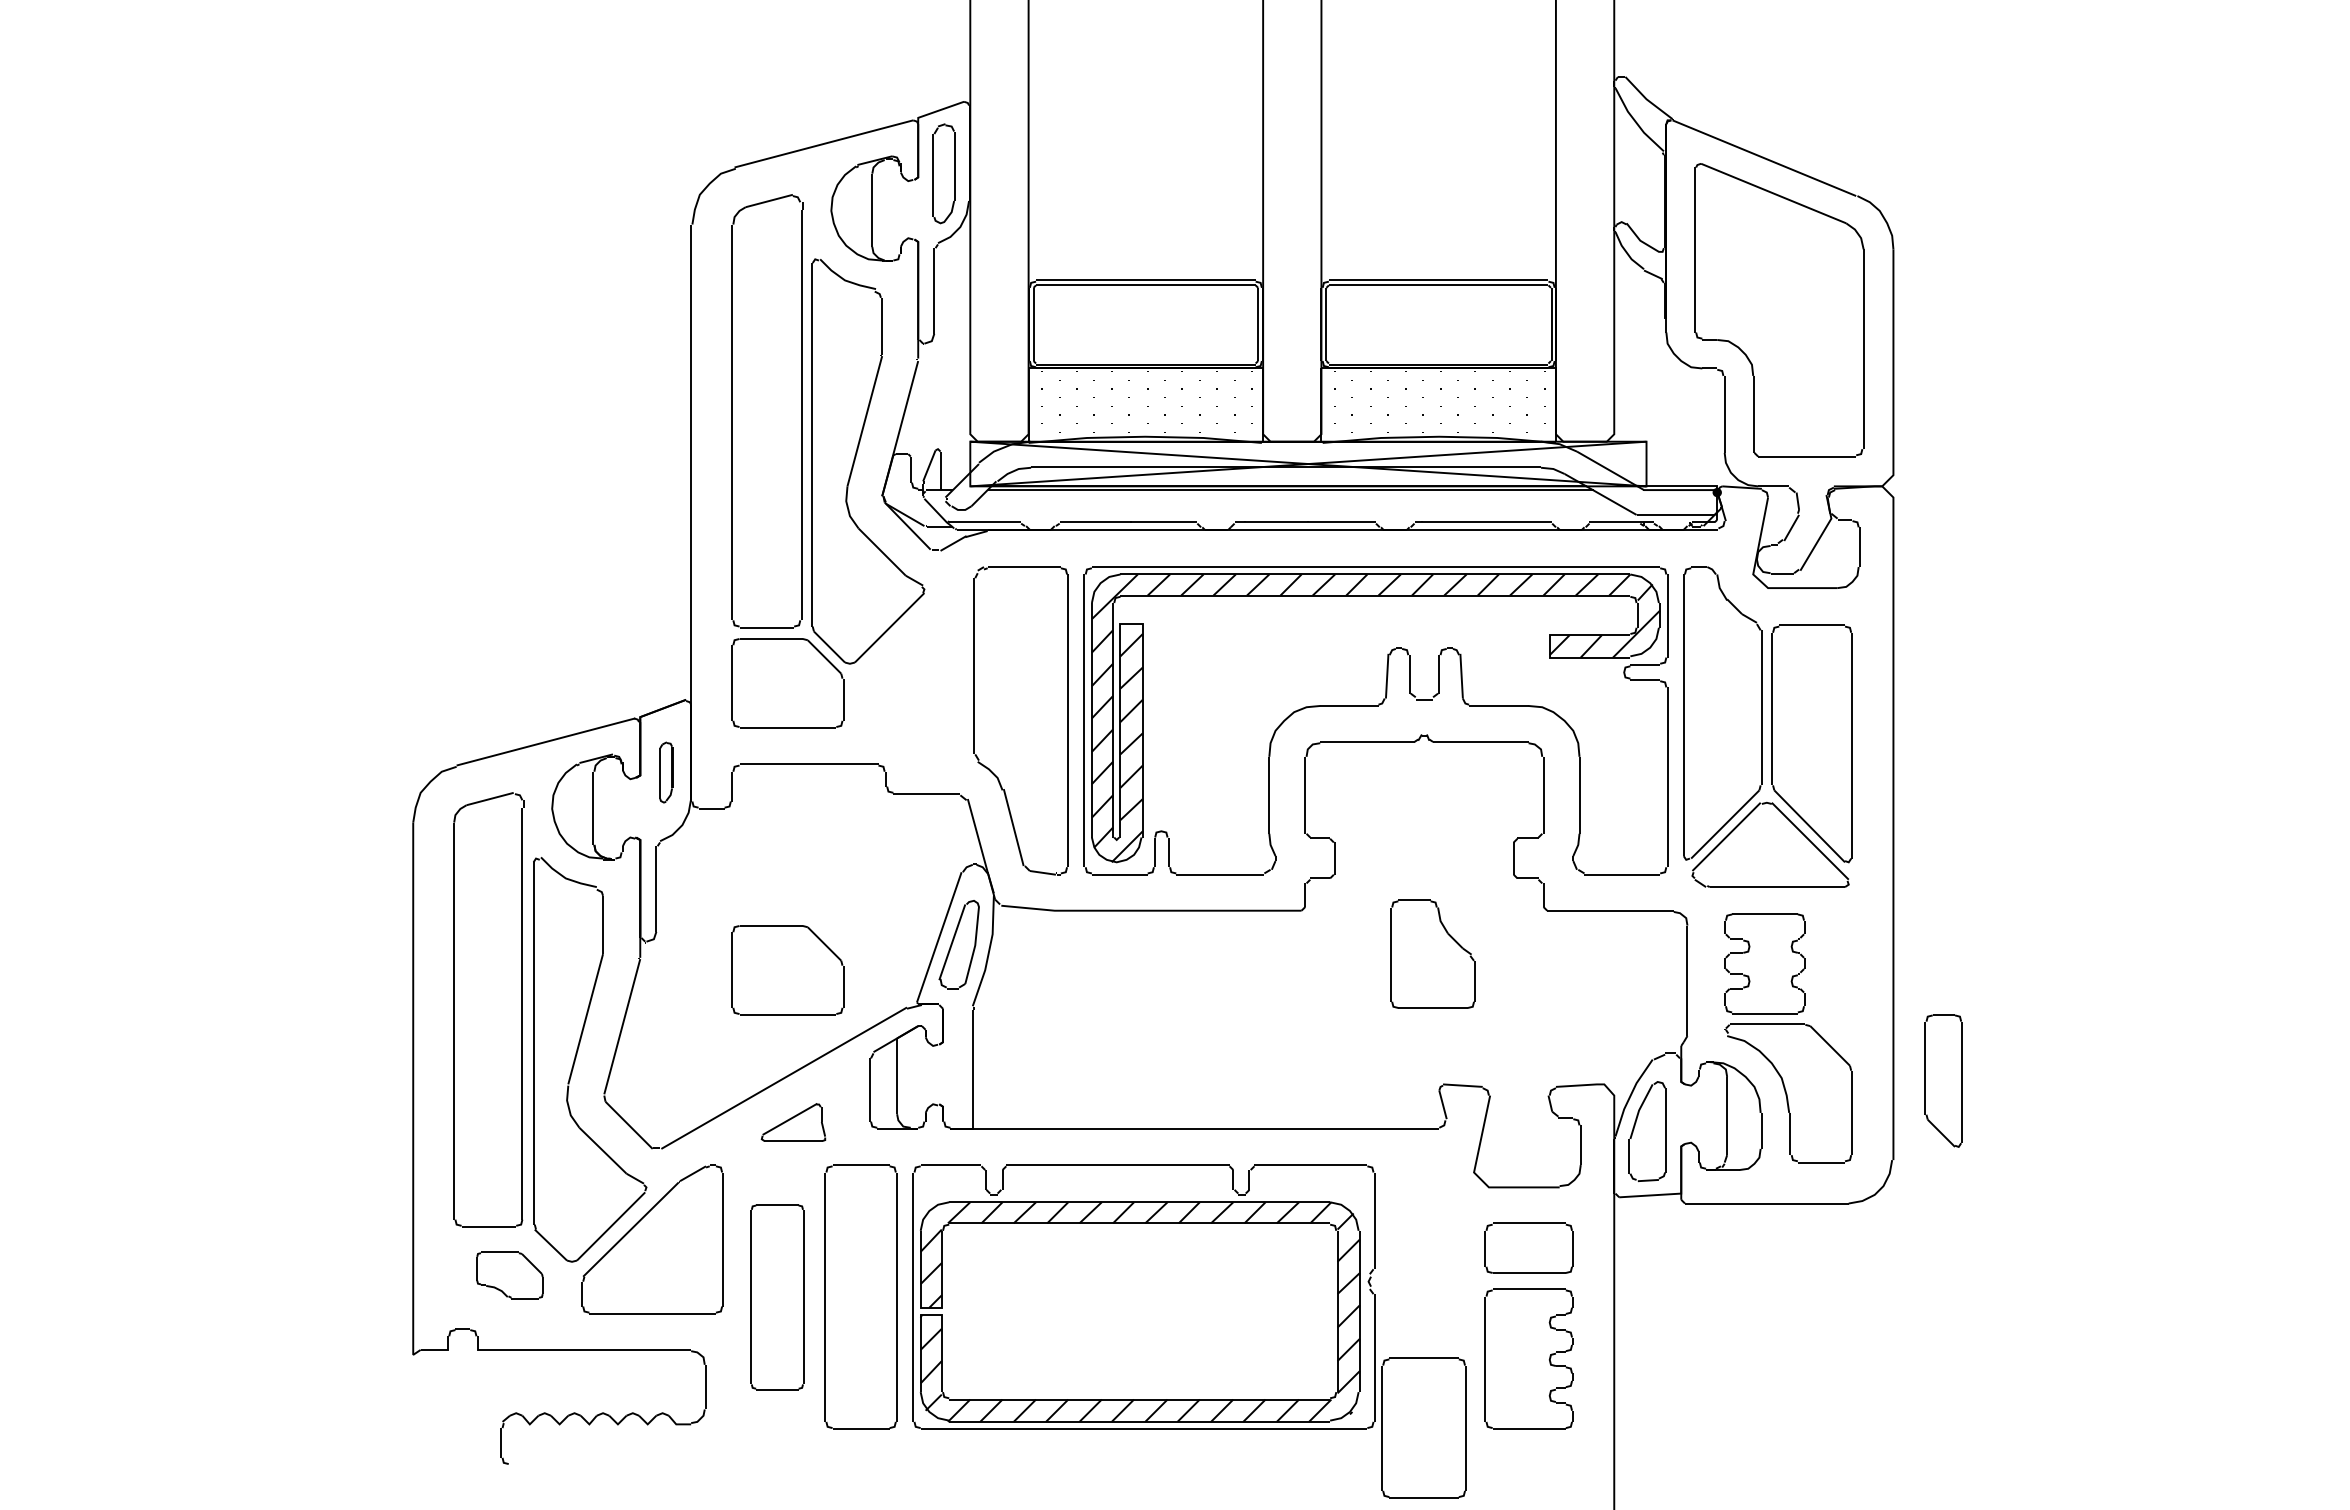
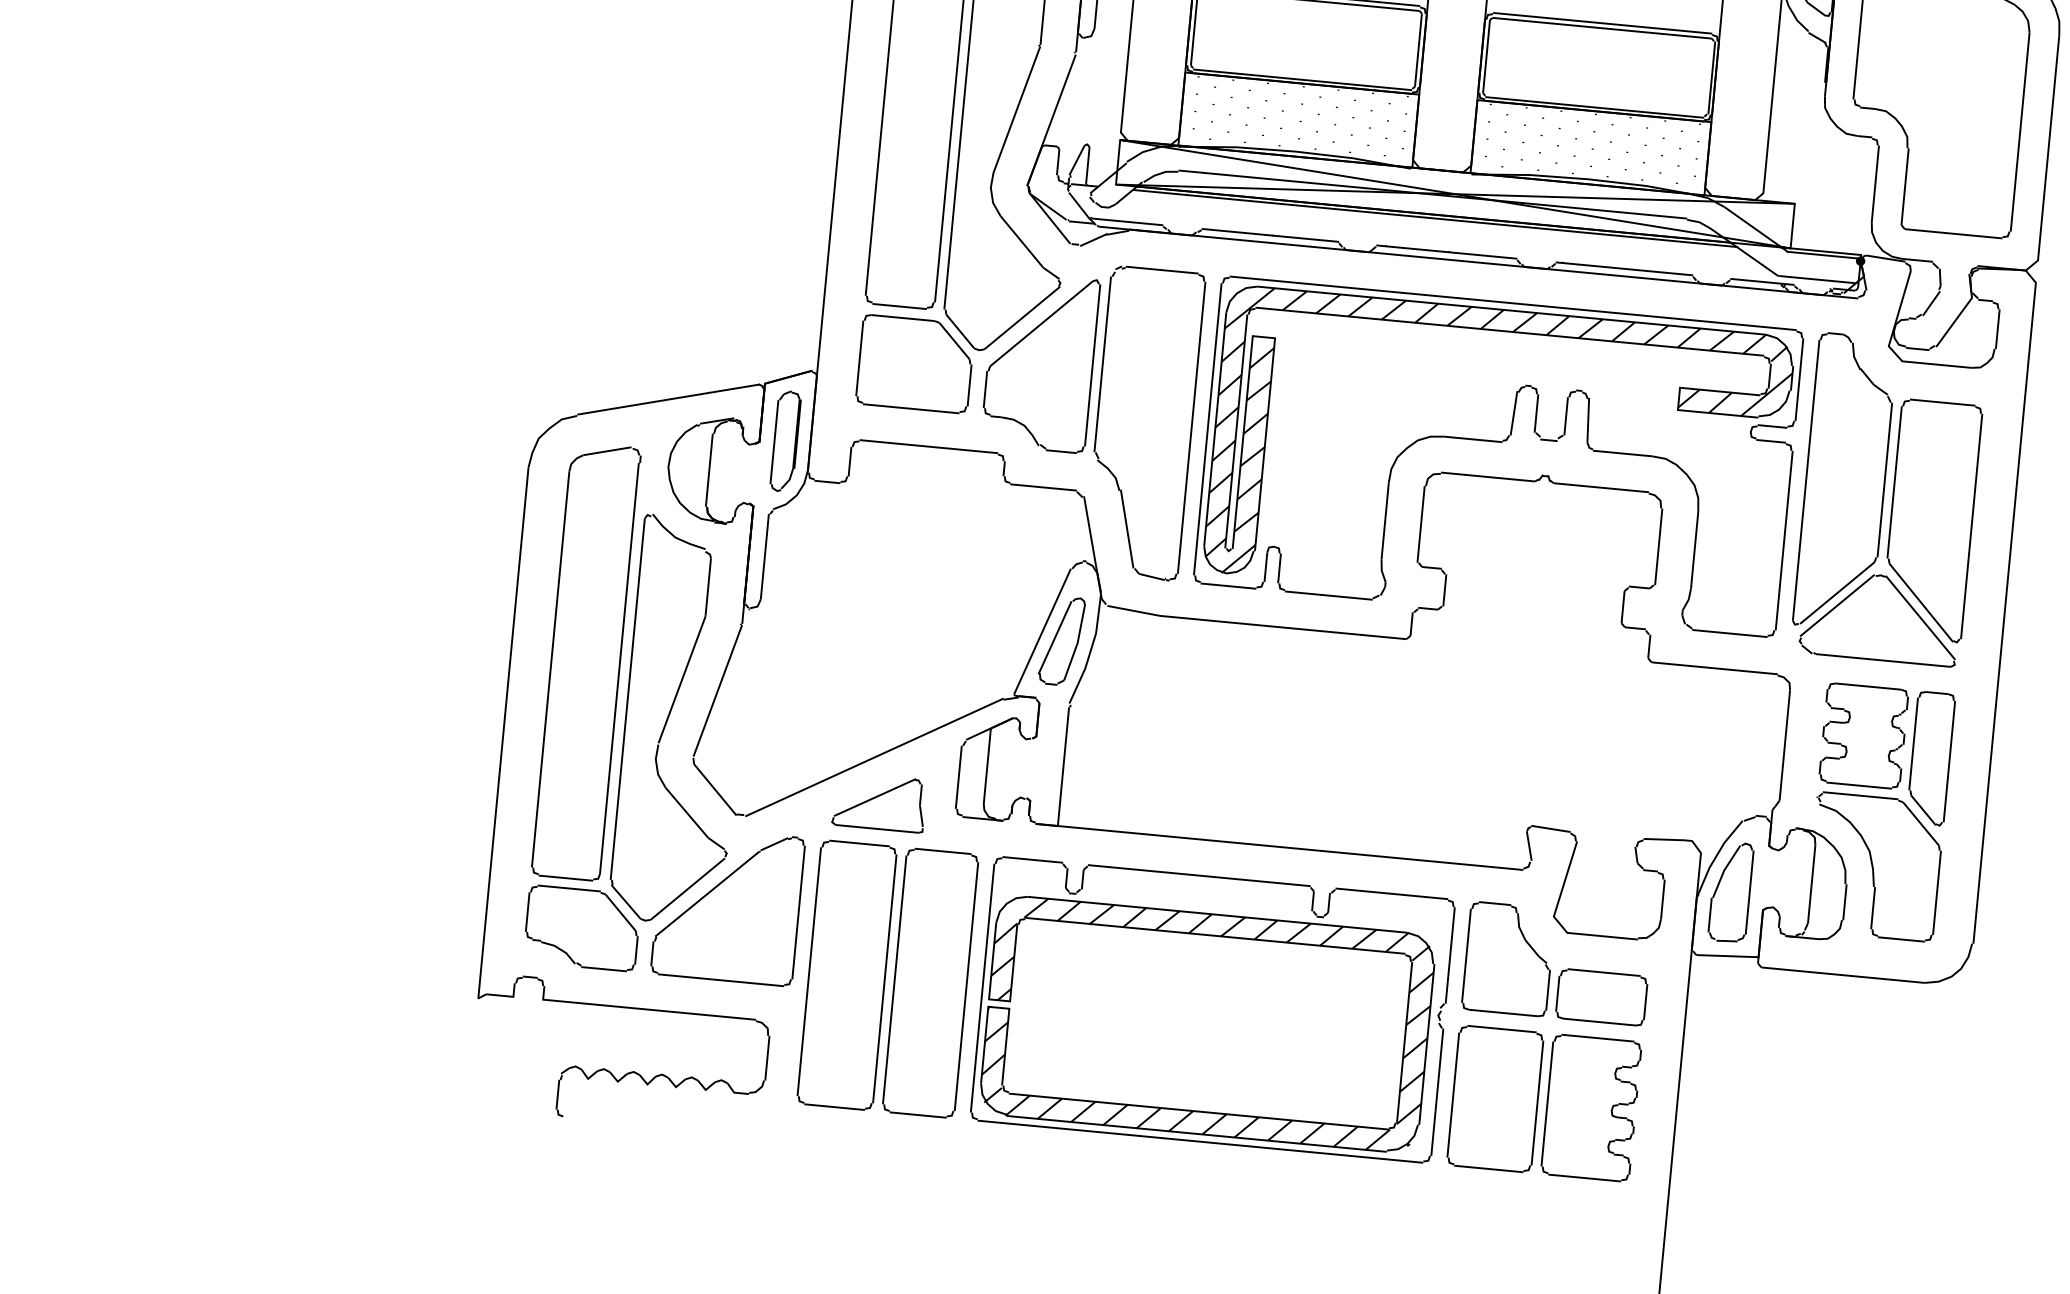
part: (911, 669) -> (1040, 361), added
part: (665, 772) -> (784, 441), size x1.67
part: (1432, 953) -> (1508, 958), moved
part: (787, 970) -> (887, 650), removed
part: (1943, 1080) -> (1930, 757), moved
part: (793, 1122) -> (879, 802), size x1.43
part: (509, 1275) -> (581, 928), size x1.67
part: (777, 1296) -> (847, 974), size x1.43
part: (1423, 1427) -> (1494, 1098), moved

